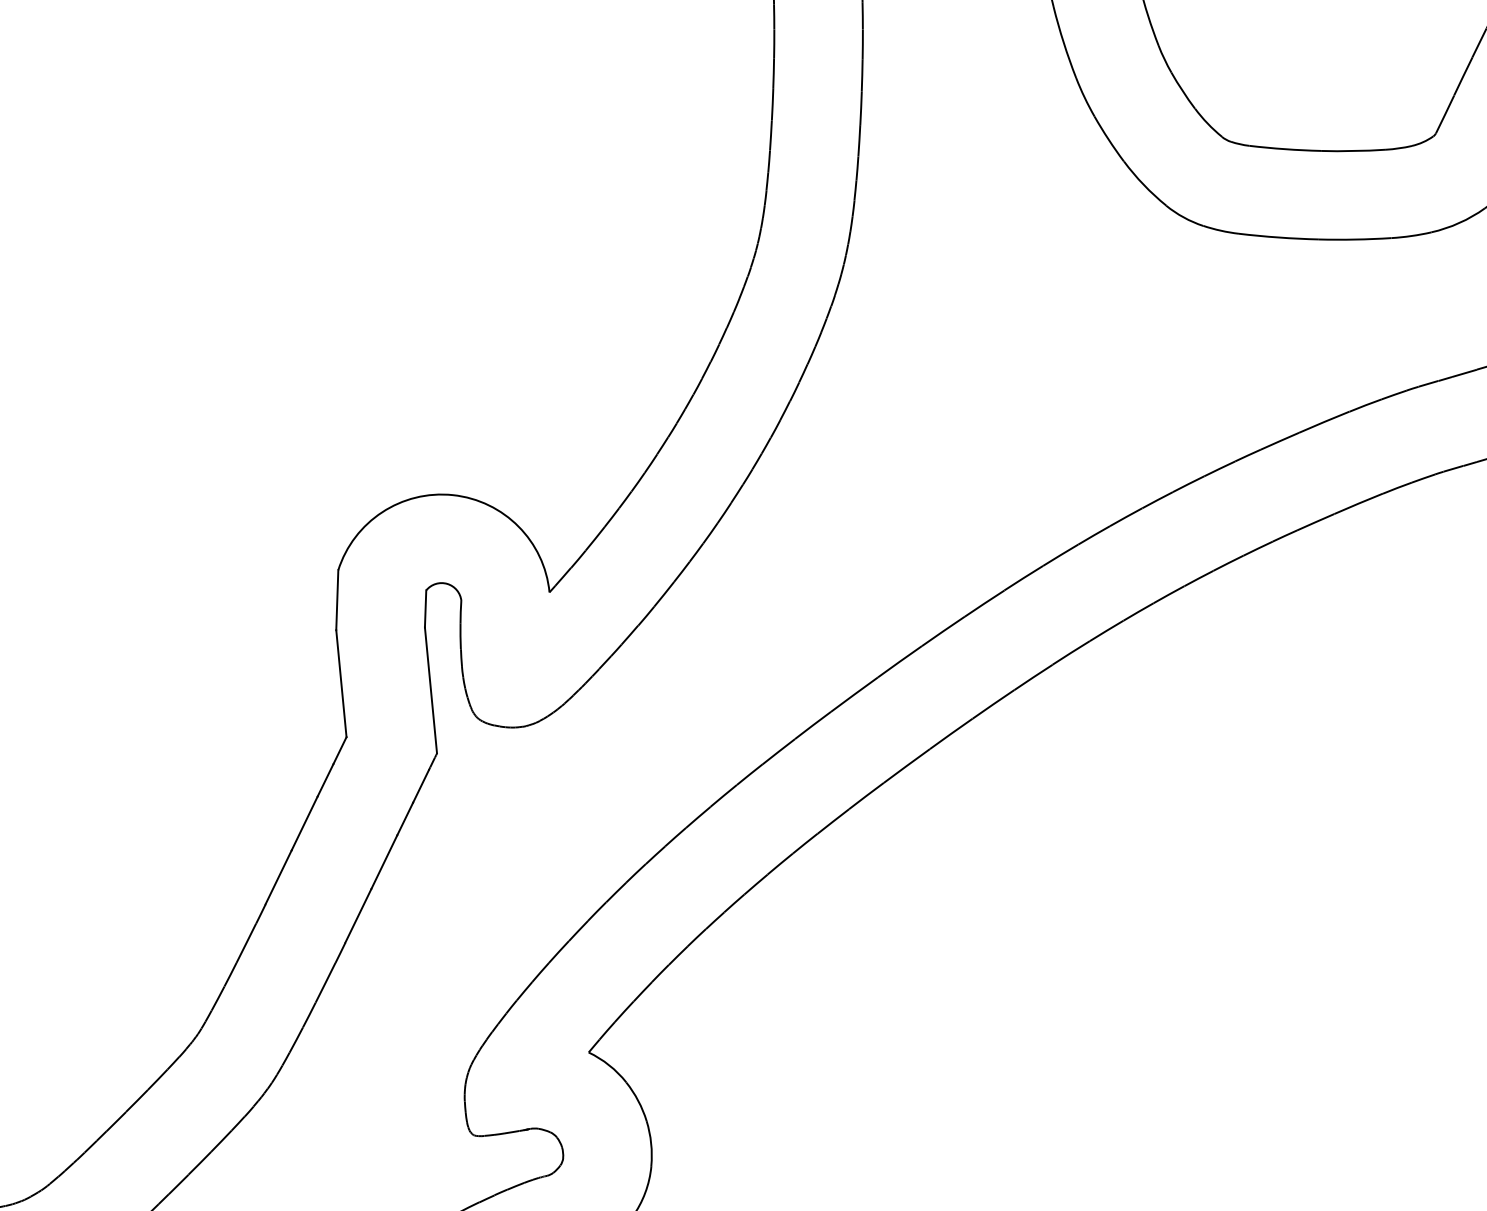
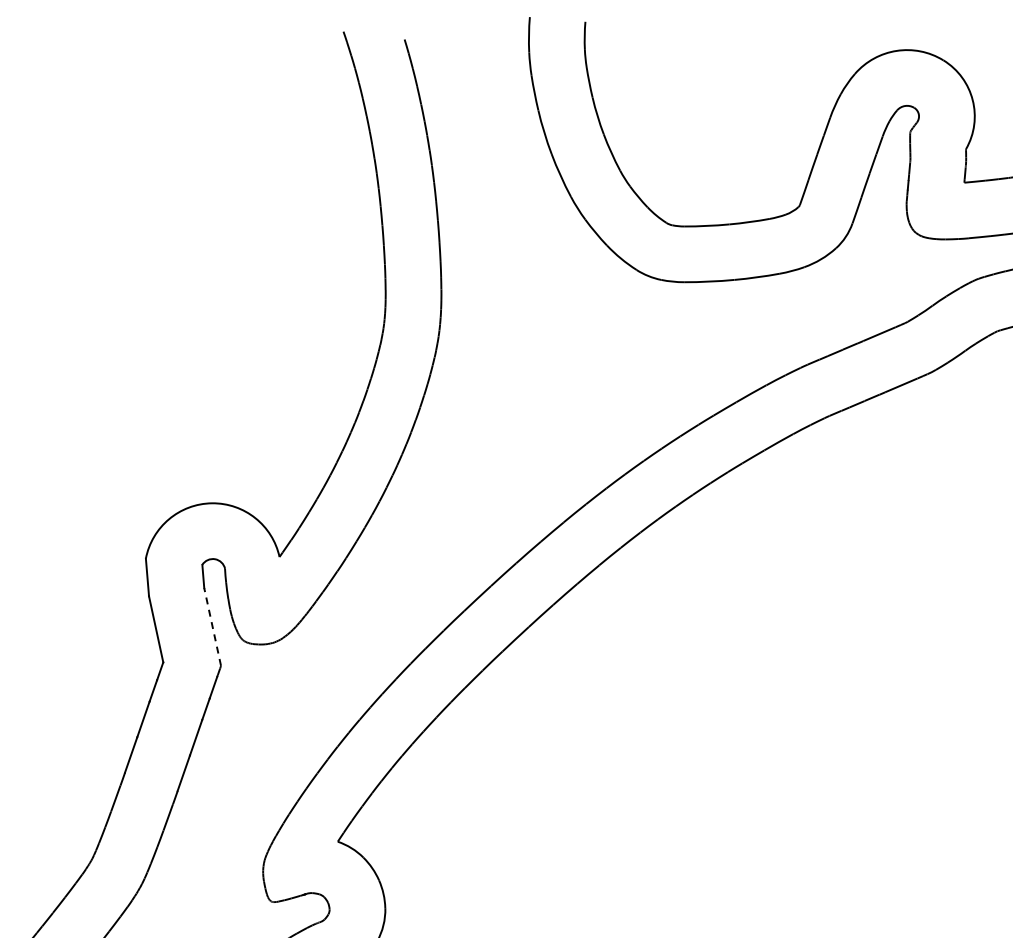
line: (430, 689) -> (212, 626), solid -> dashed

